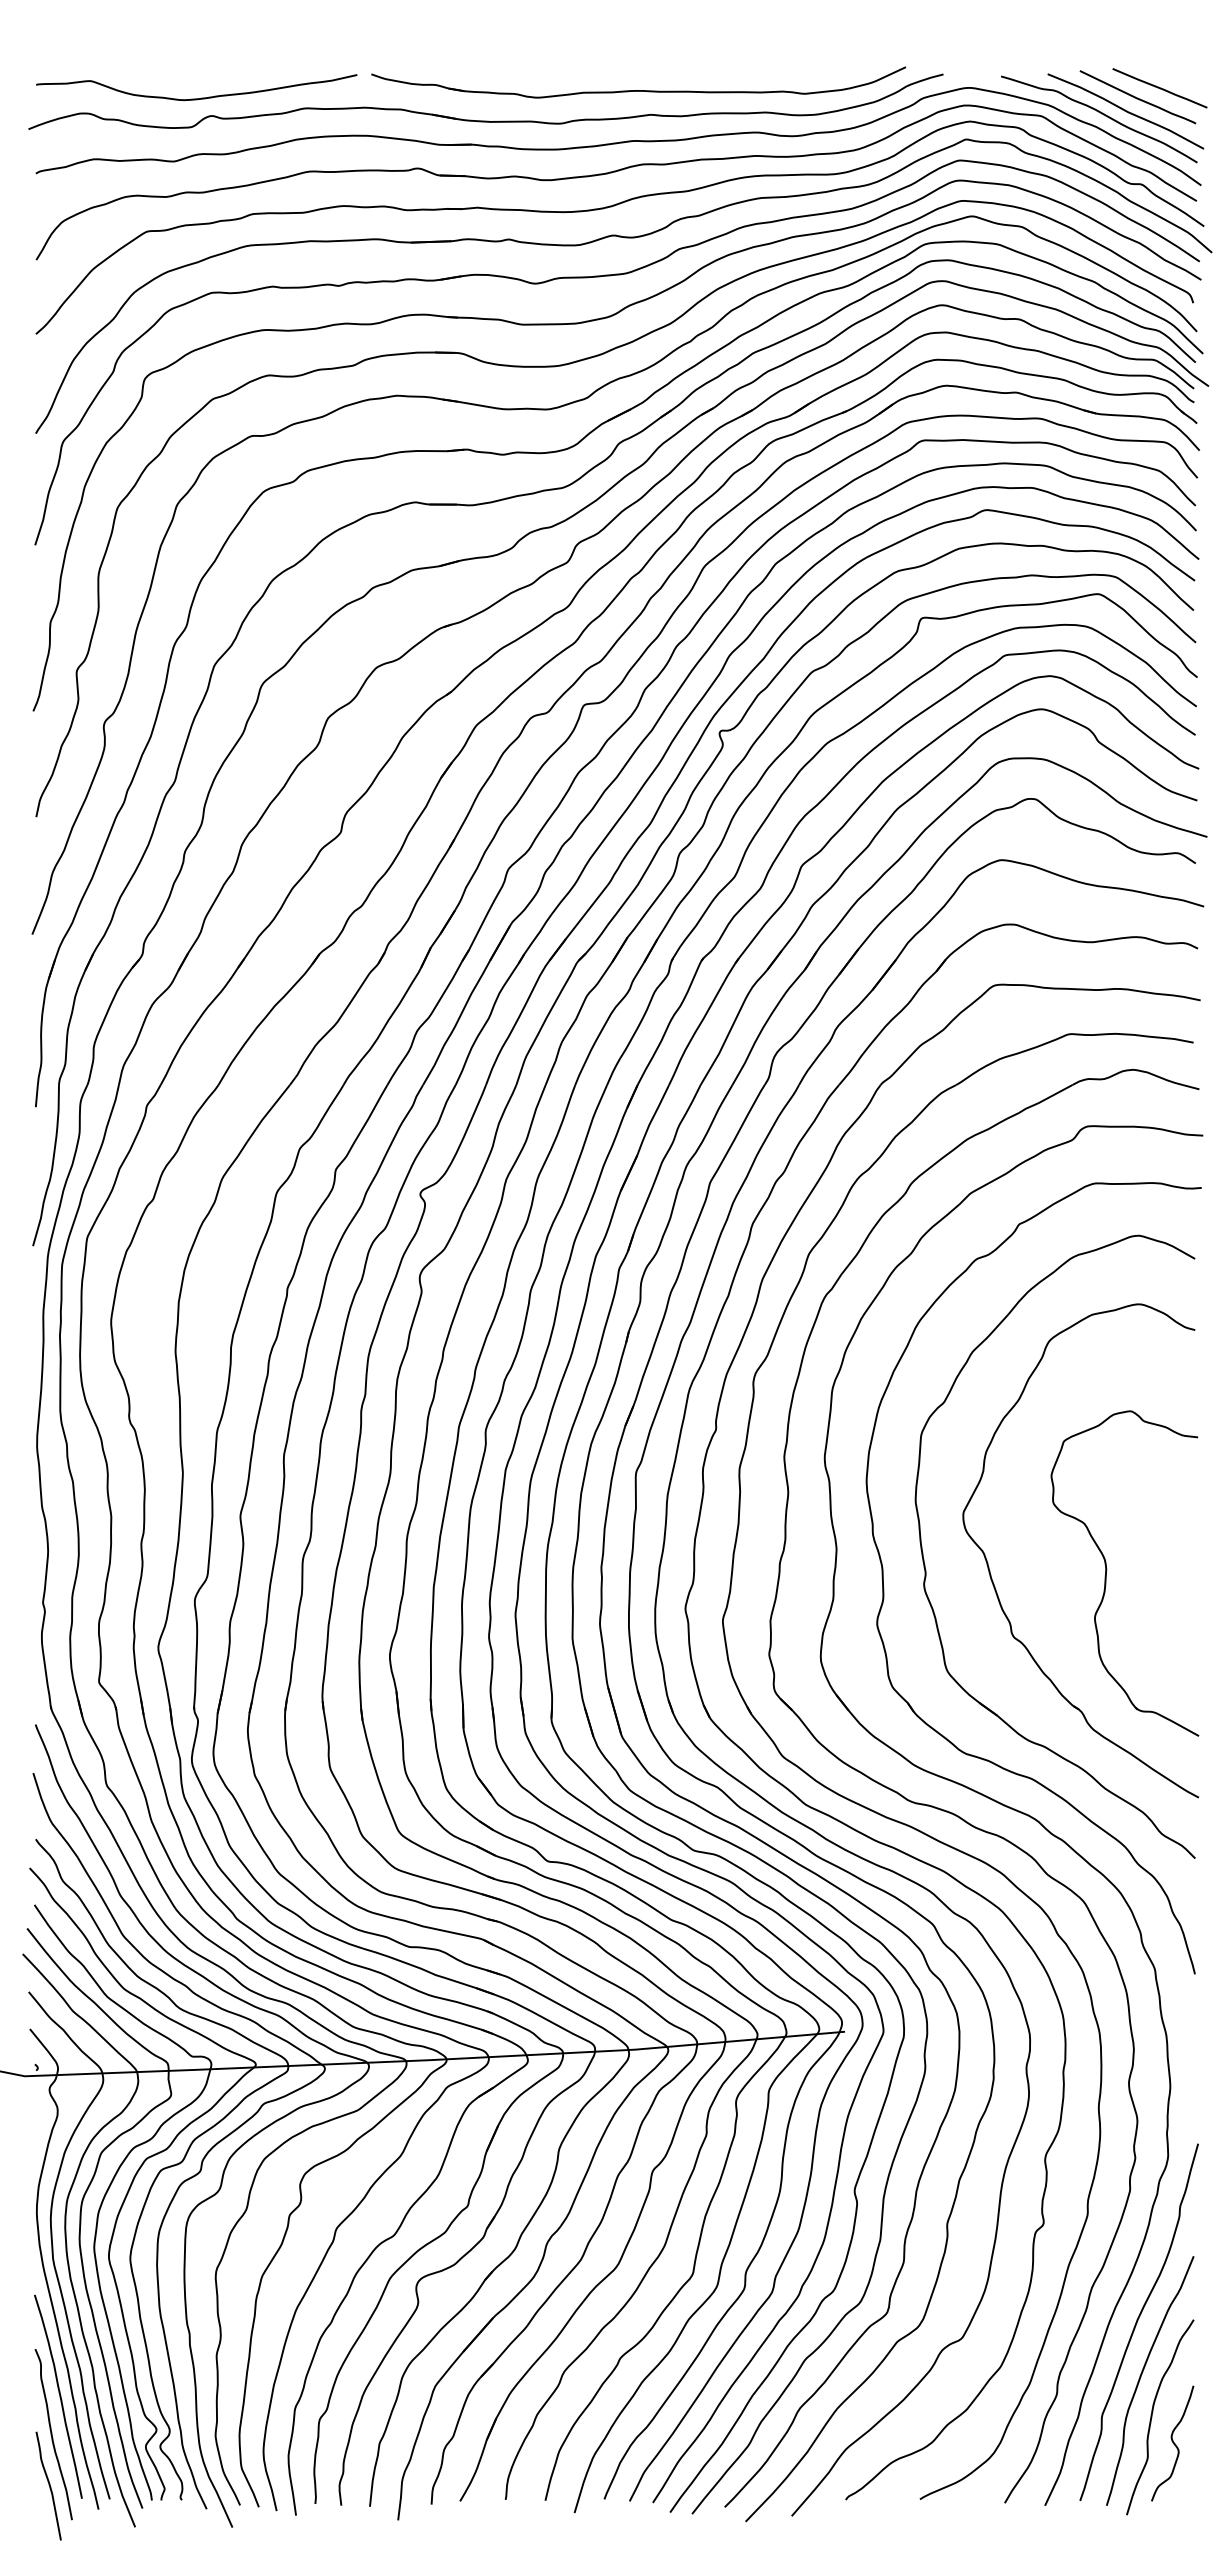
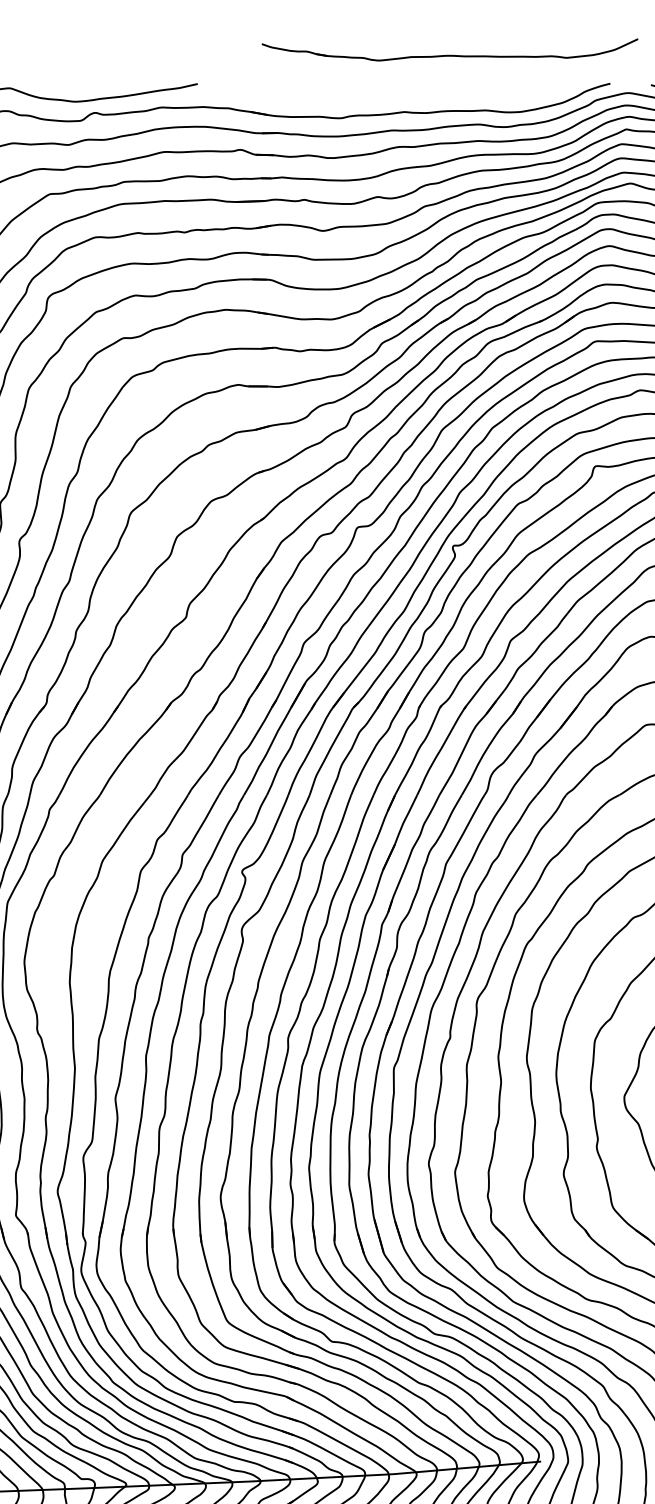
part: (638, 90) -> (449, 55), moved

